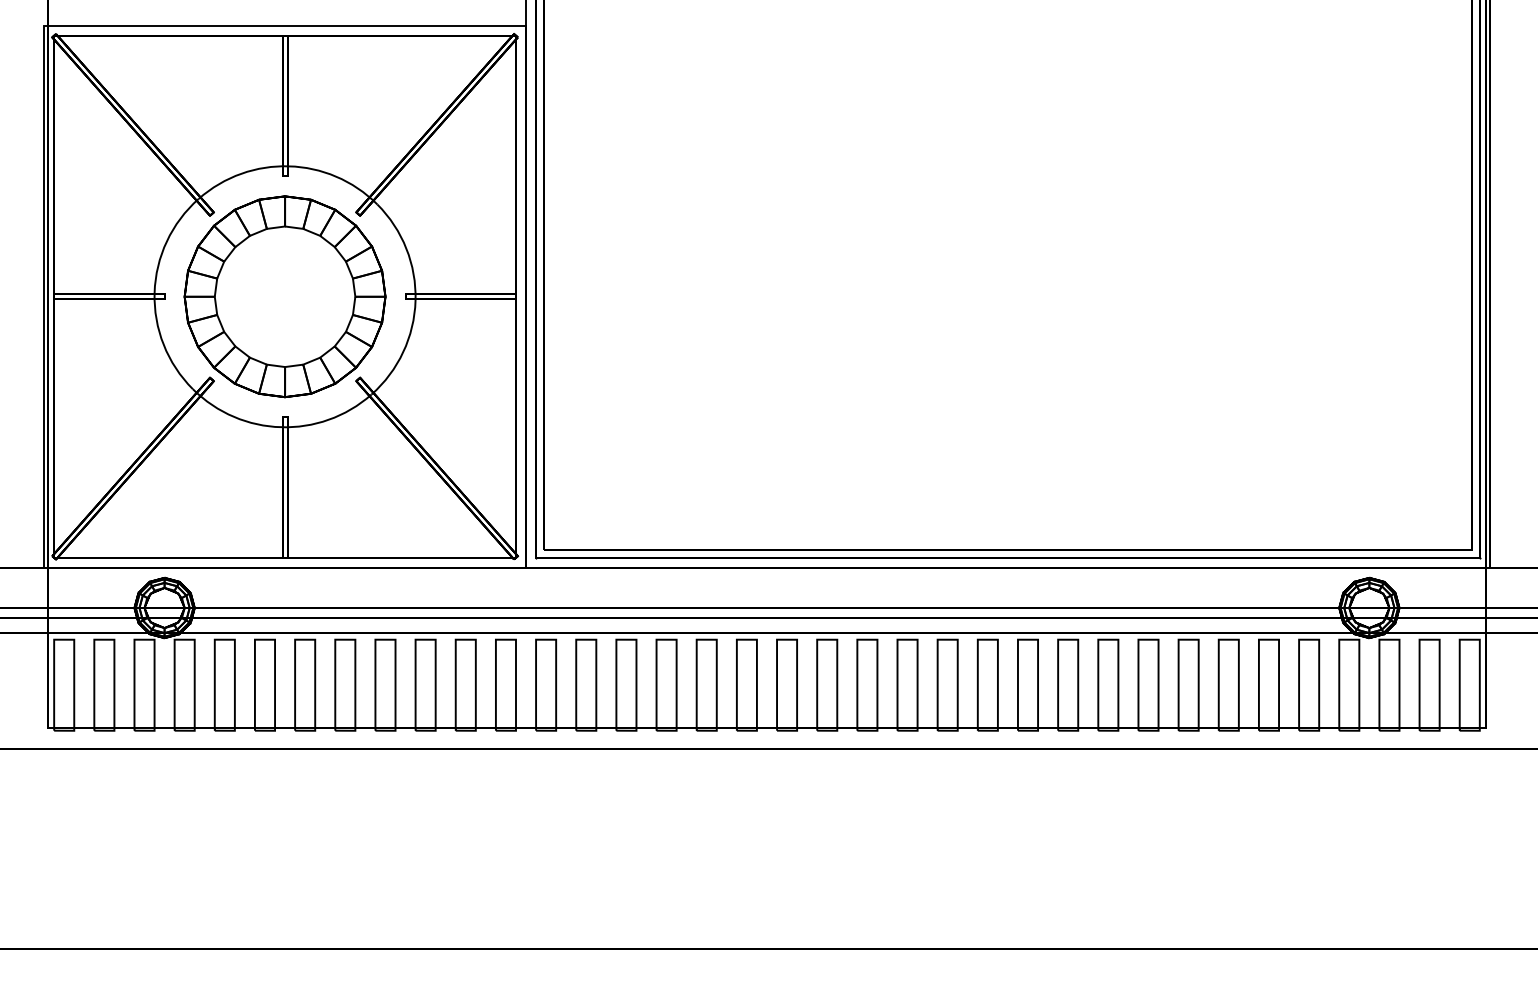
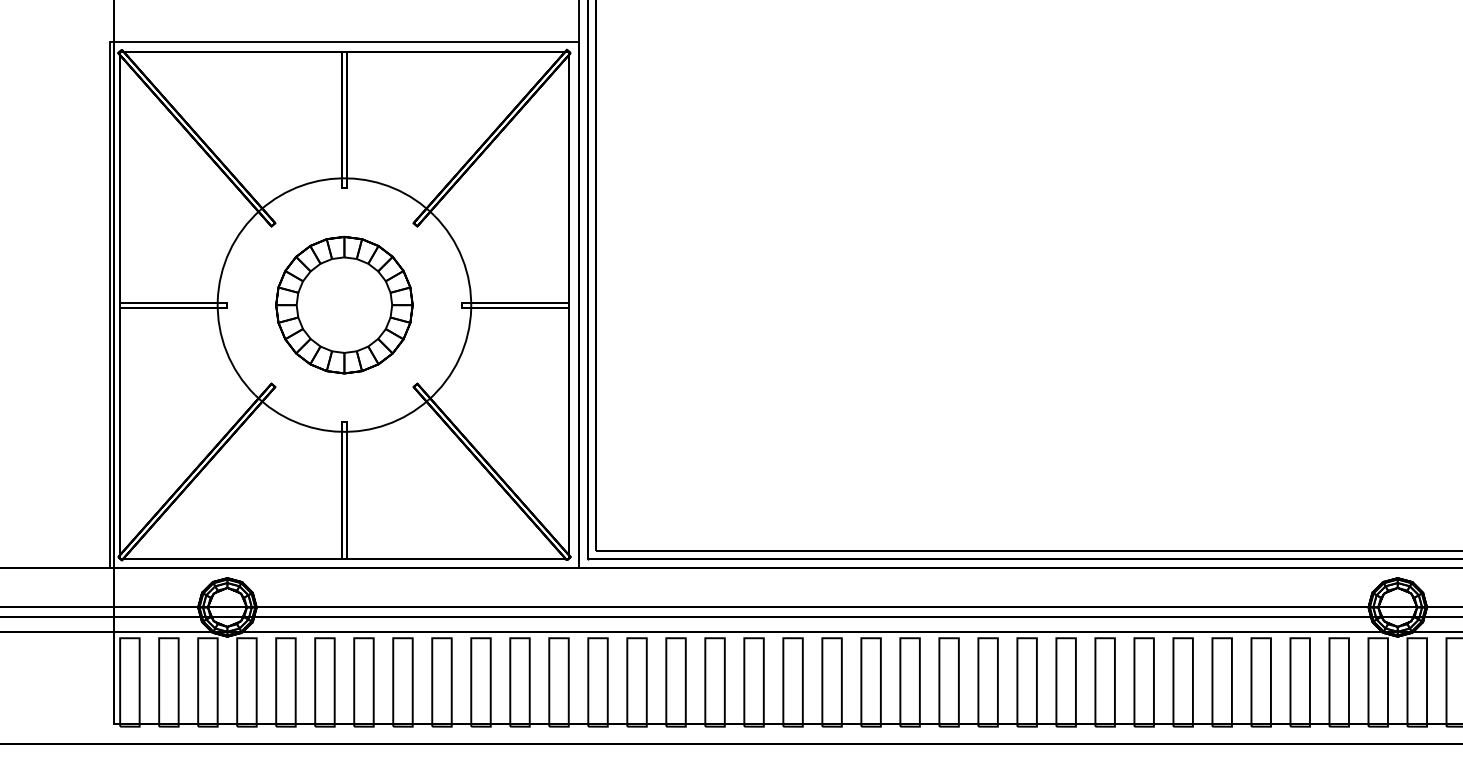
part: (284, 296) -> (343, 304), size x0.7

